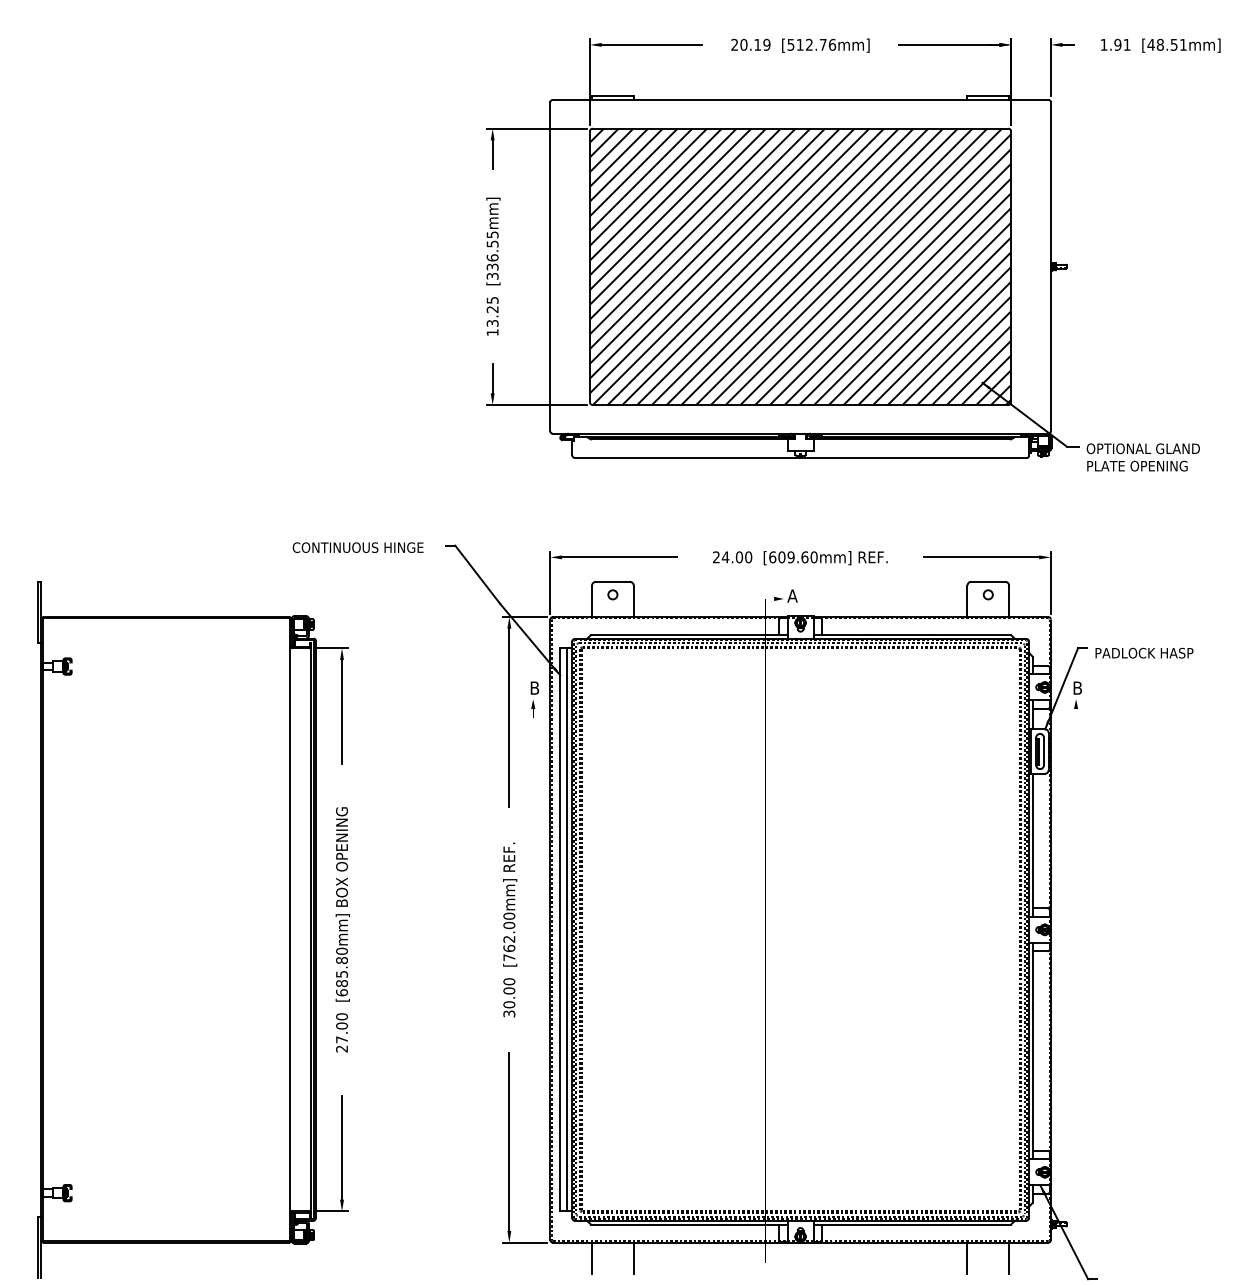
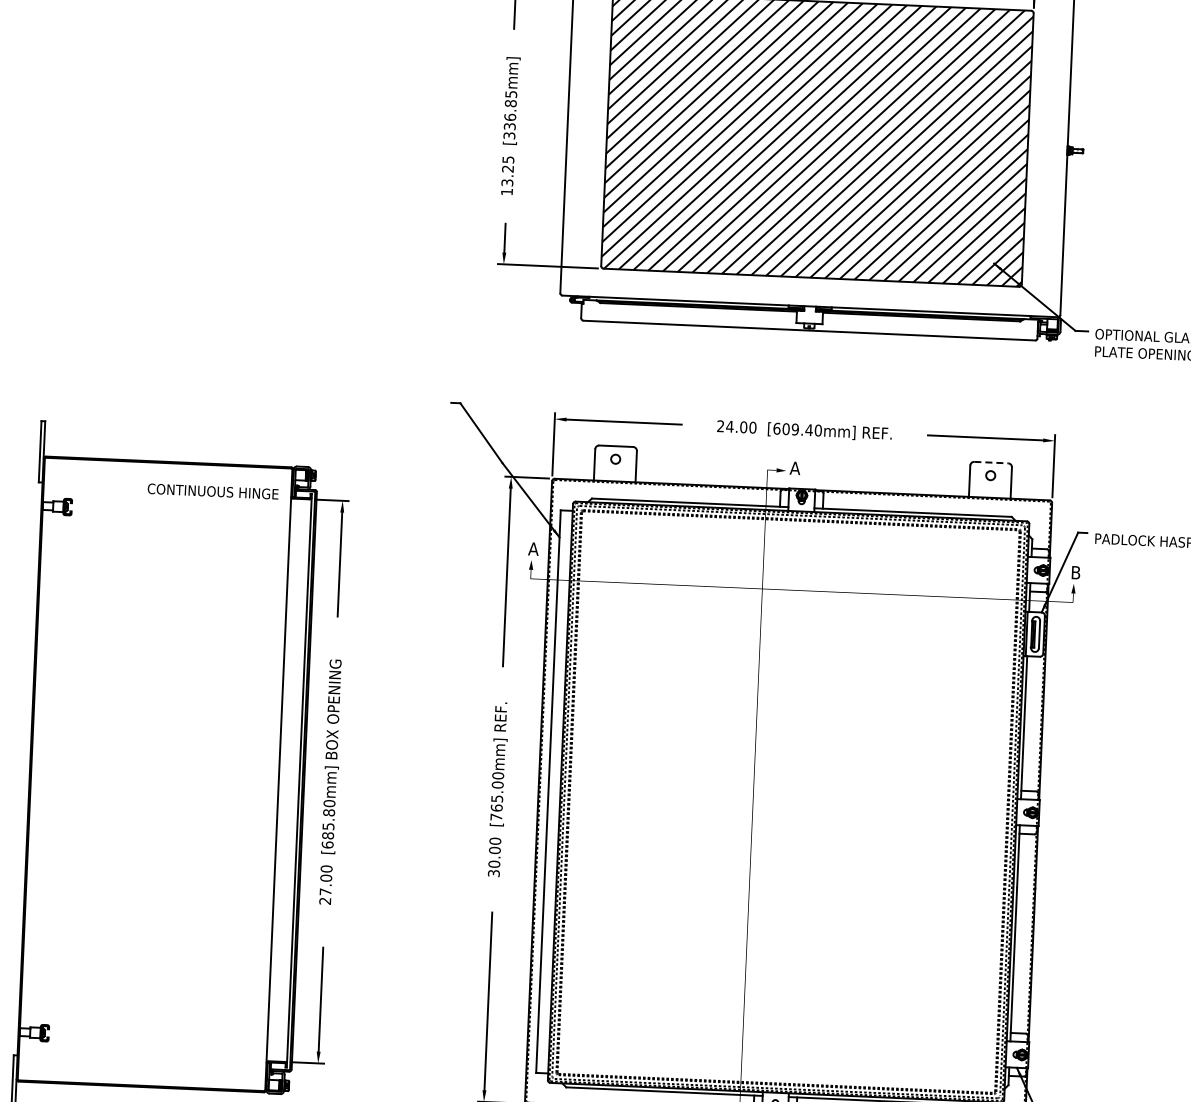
text: (492, 243) -> (510, 102), [336.55mm] -> [336.85mm]
text: (357, 547) -> (212, 491), moved
text: (804, 557) -> (808, 430), [609.60mm] -> [609.40mm]
line: (988, 581) -> (991, 462), solid -> dashed
text: (534, 687) -> (533, 548), B -> A
line: (566, 929) -> (554, 791), removed
text: (509, 939) -> (497, 799), [762.00mm] -> [765.00mm]

